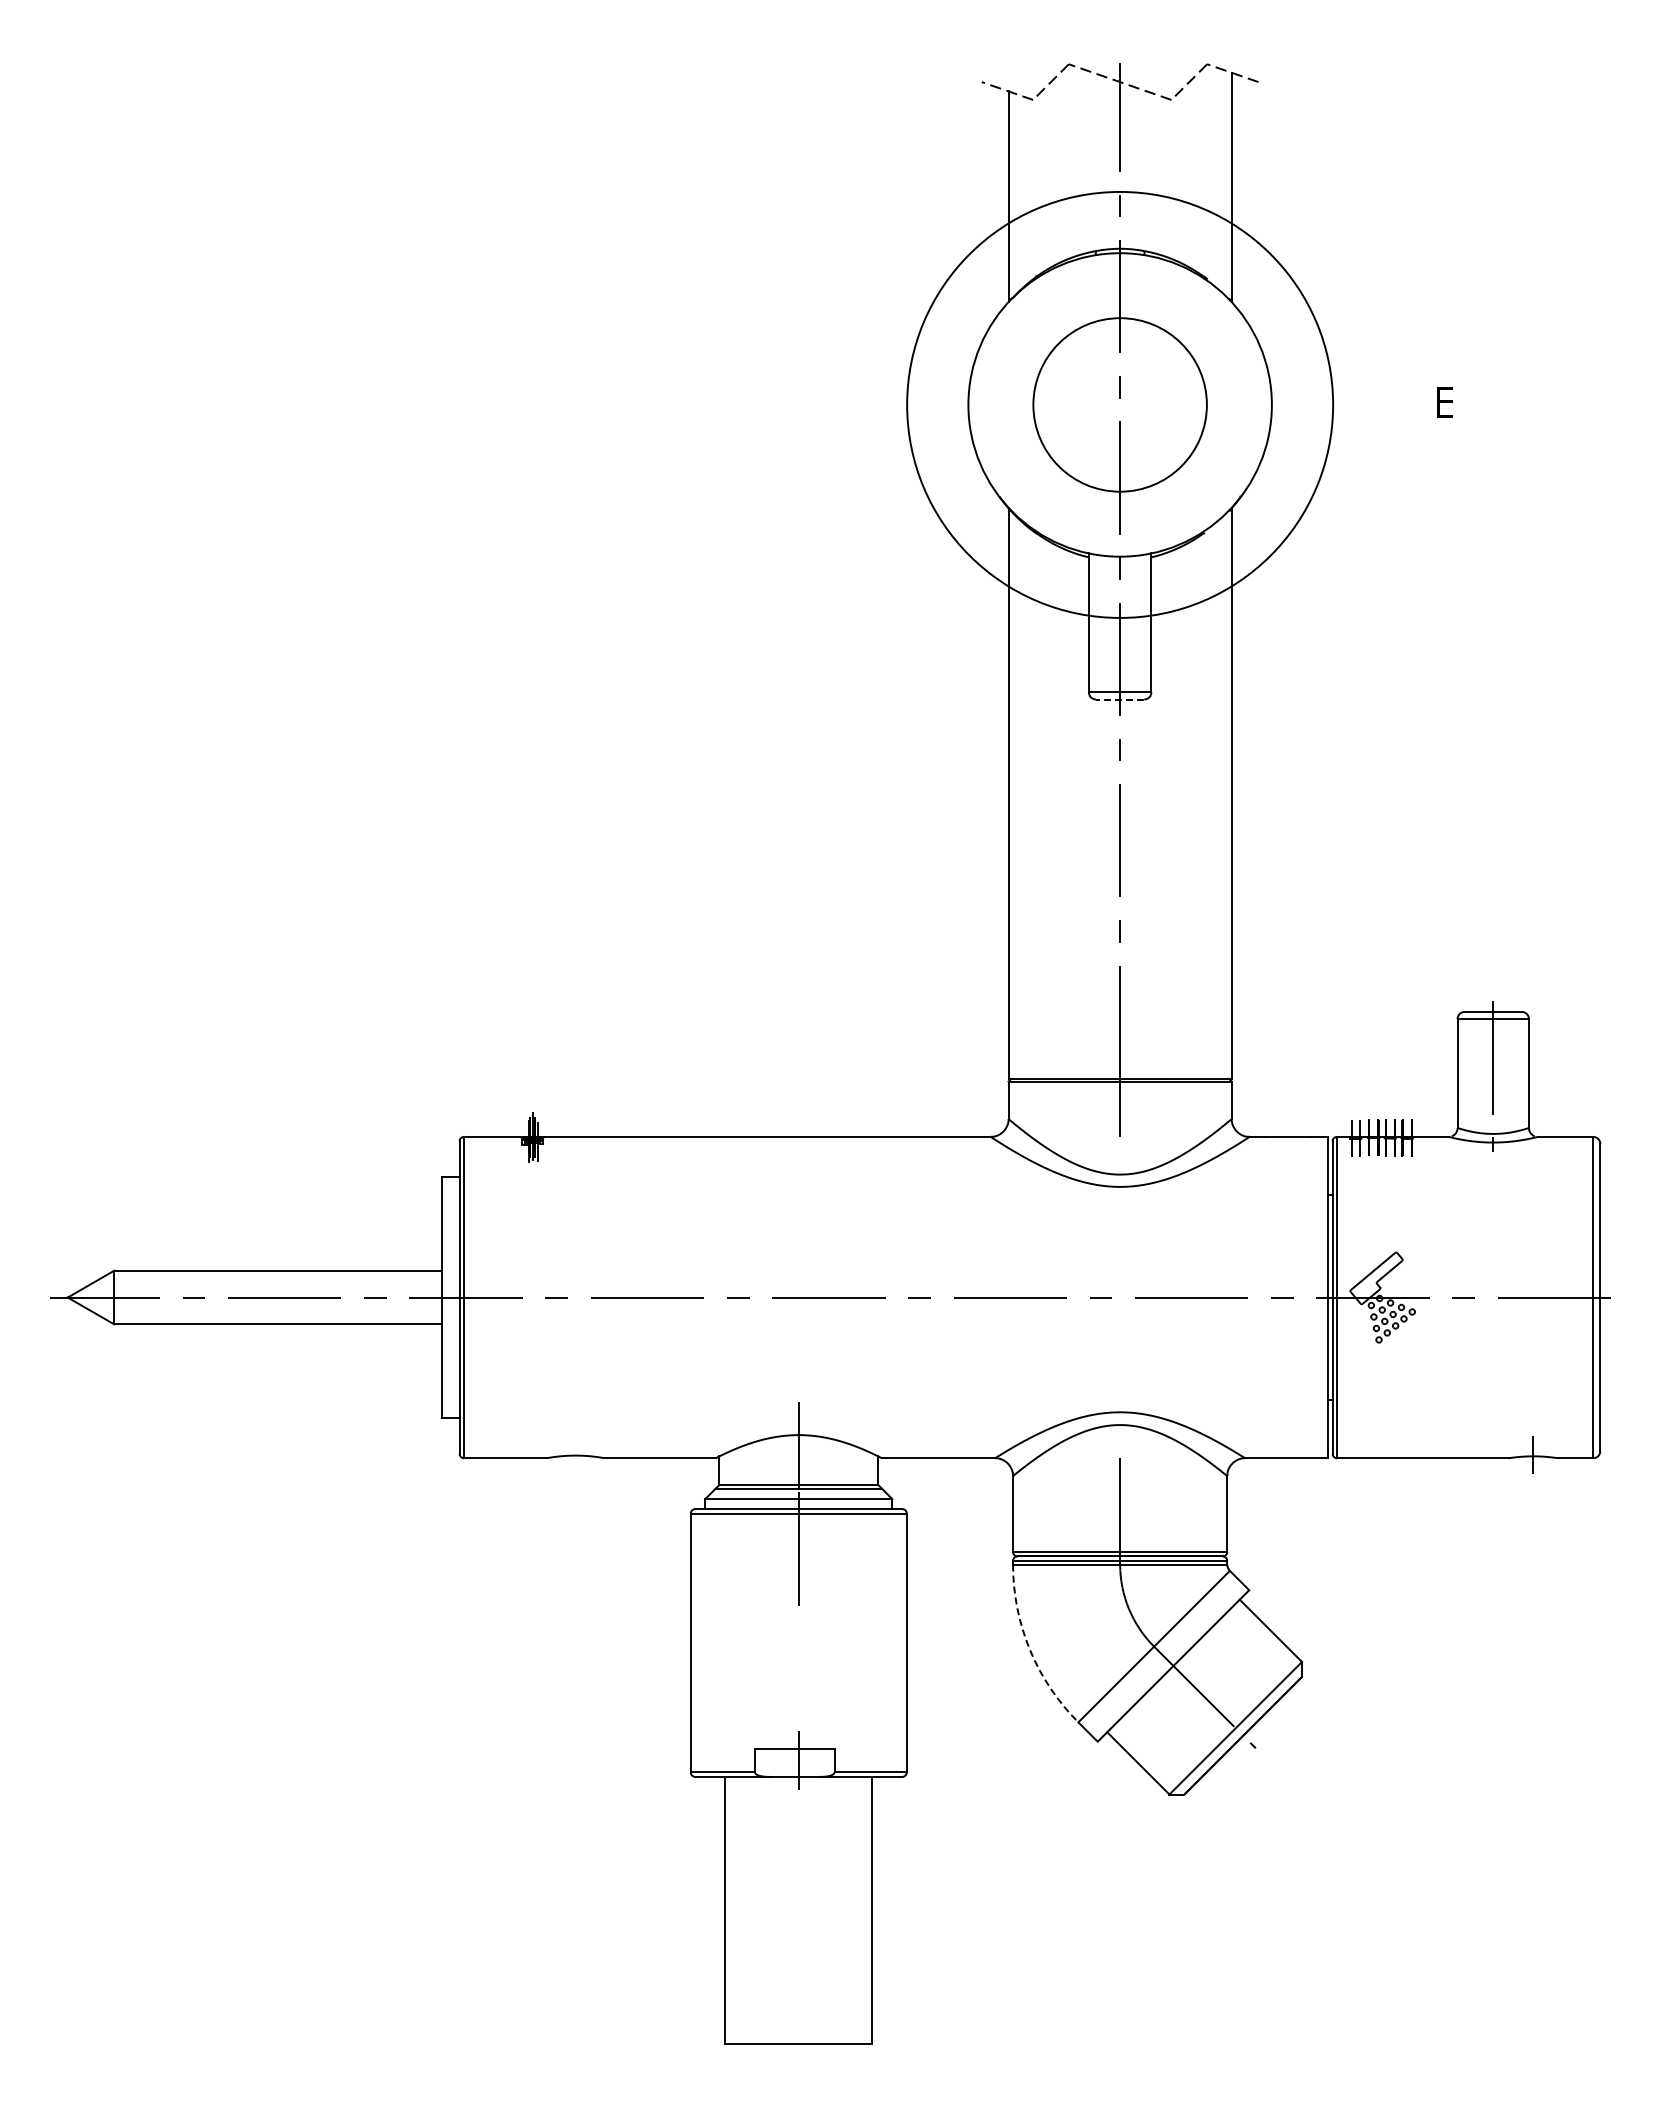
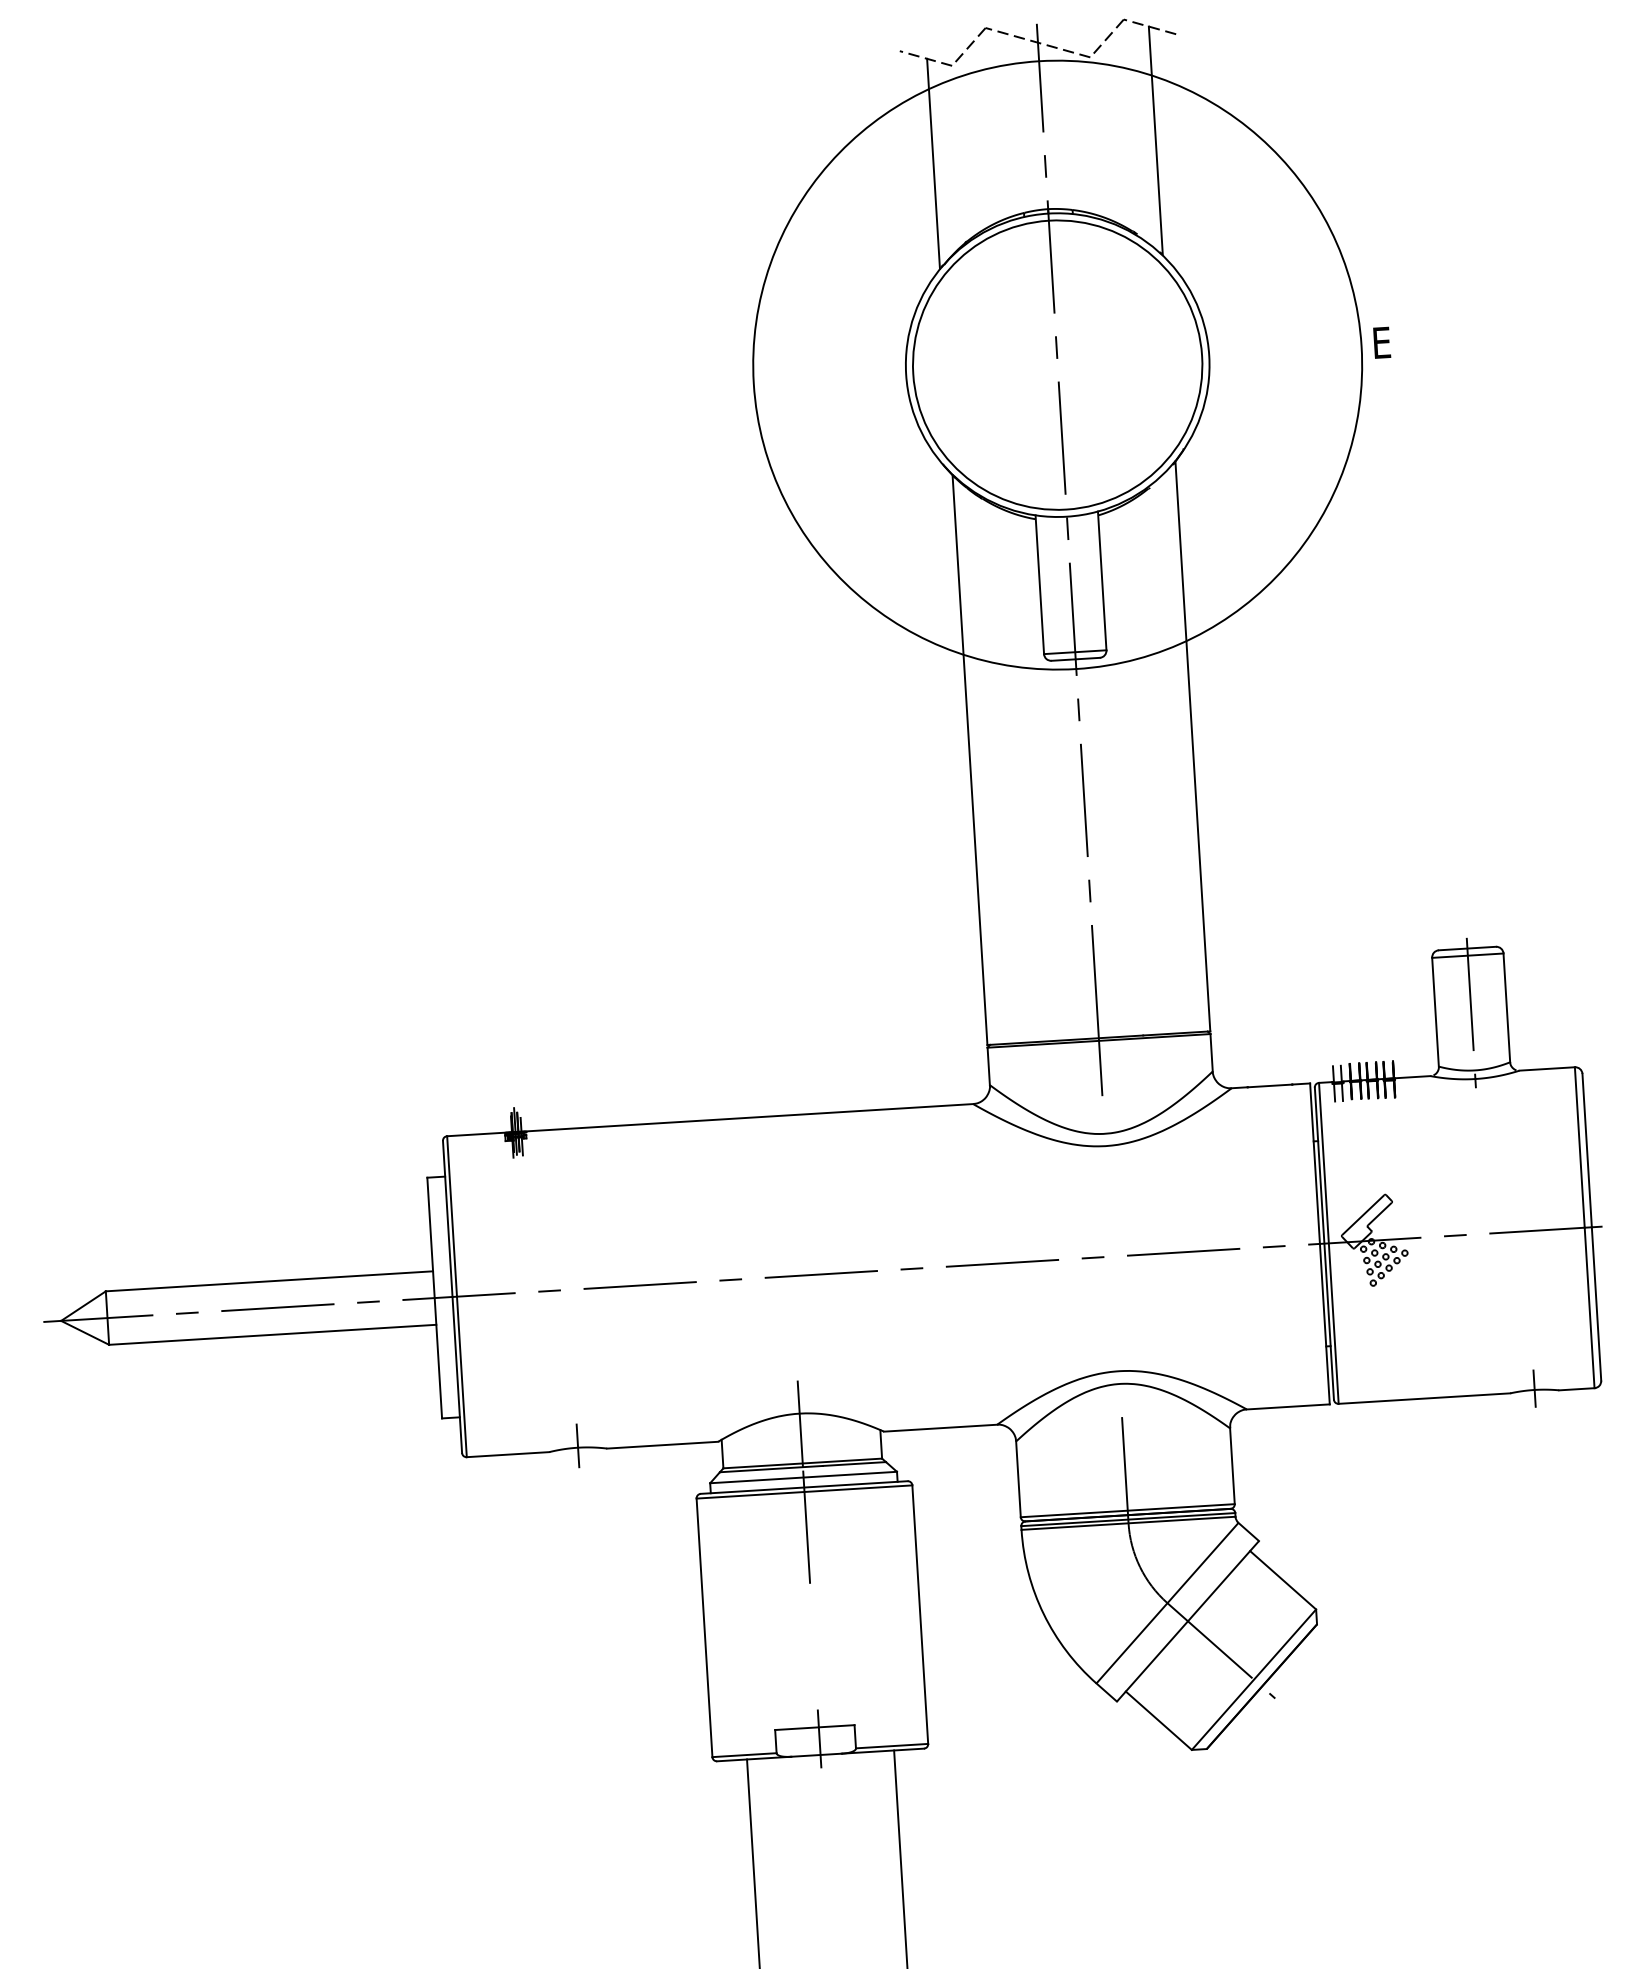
circle: (1119, 404) -> (1057, 364), size x1.43
circle: (1119, 404) -> (1057, 364), size x1.67
line: (1119, 699) -> (1075, 659), dashed -> solid
line: (575, 1453) -> (577, 1445), added
arc: (1030, 1649) -> (1044, 1613), dashed -> solid

